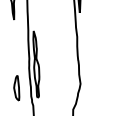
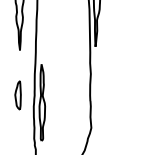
part: (16, 88) -> (17, 95), moved

